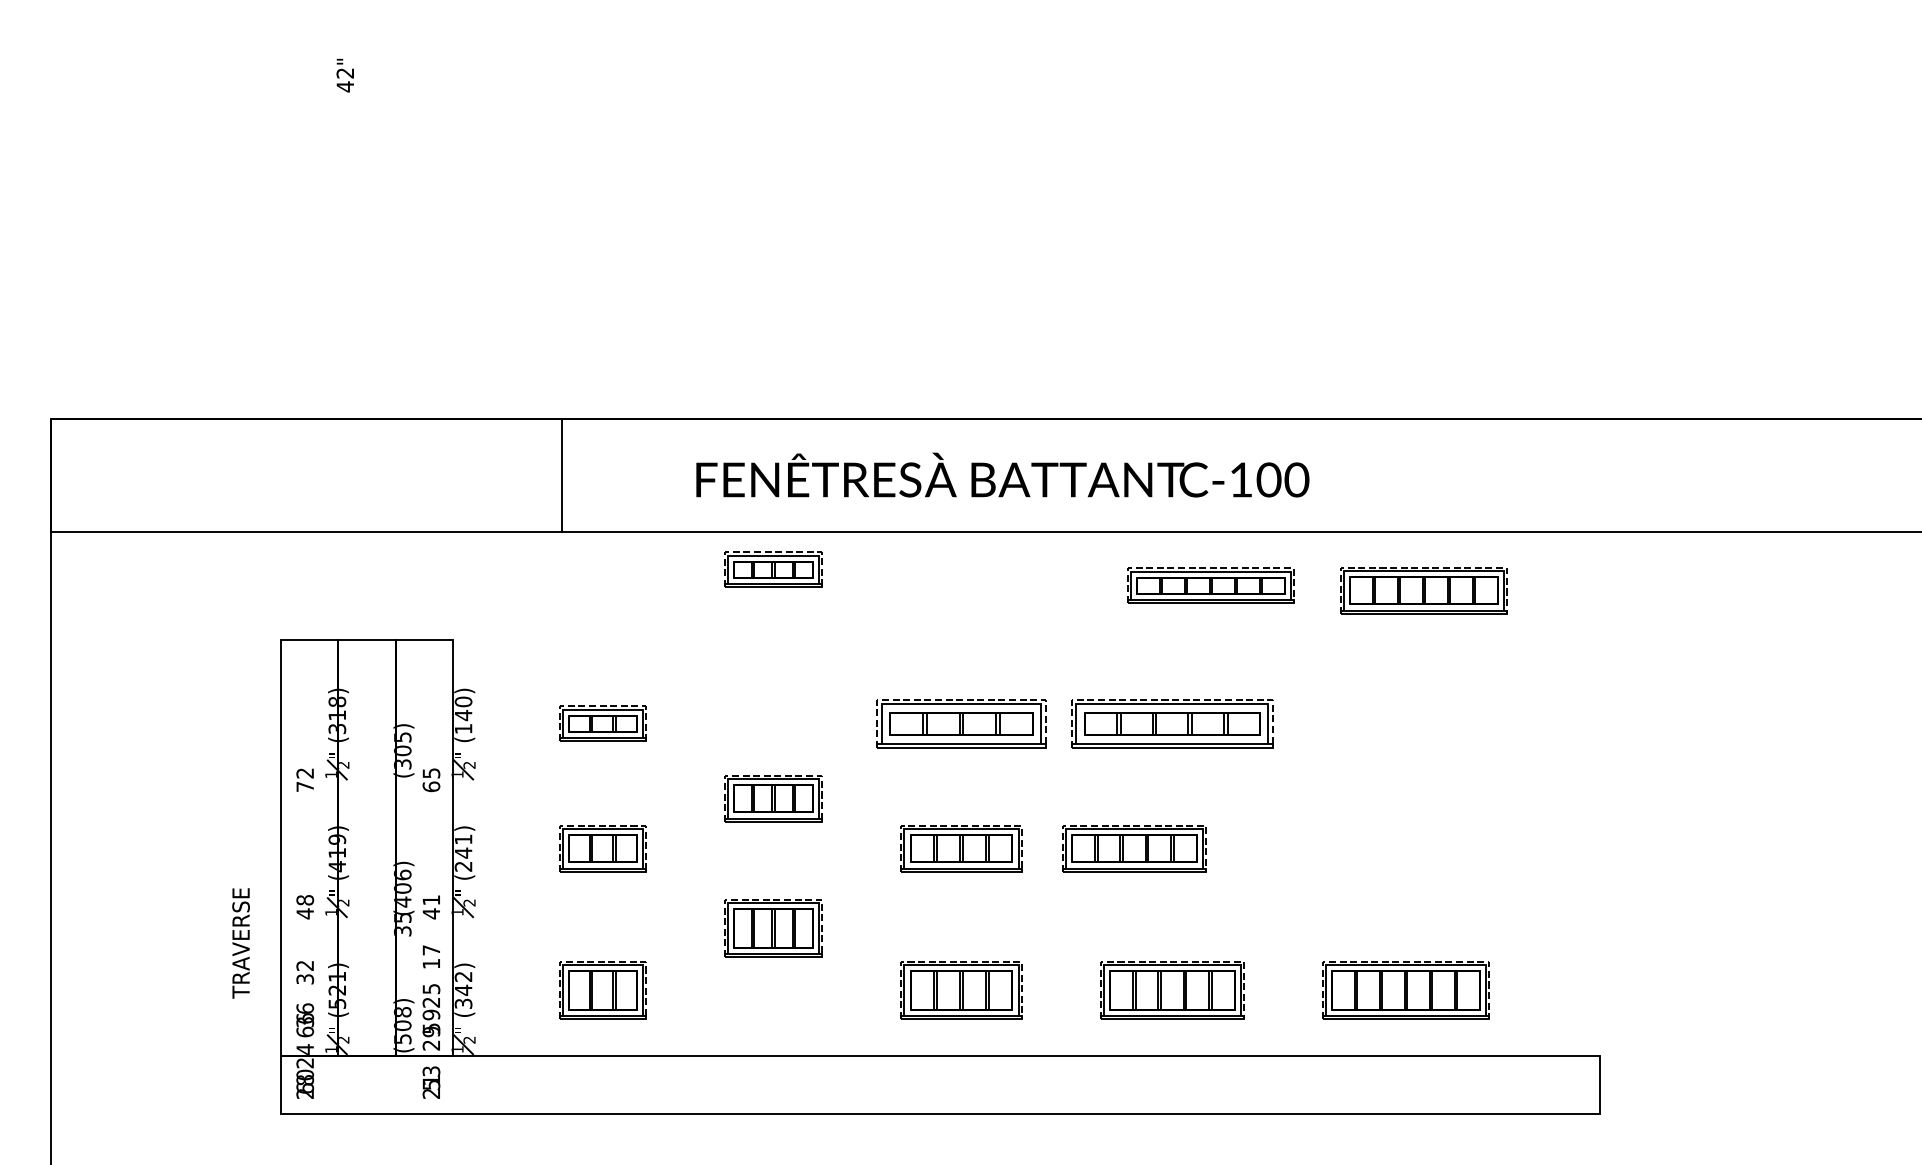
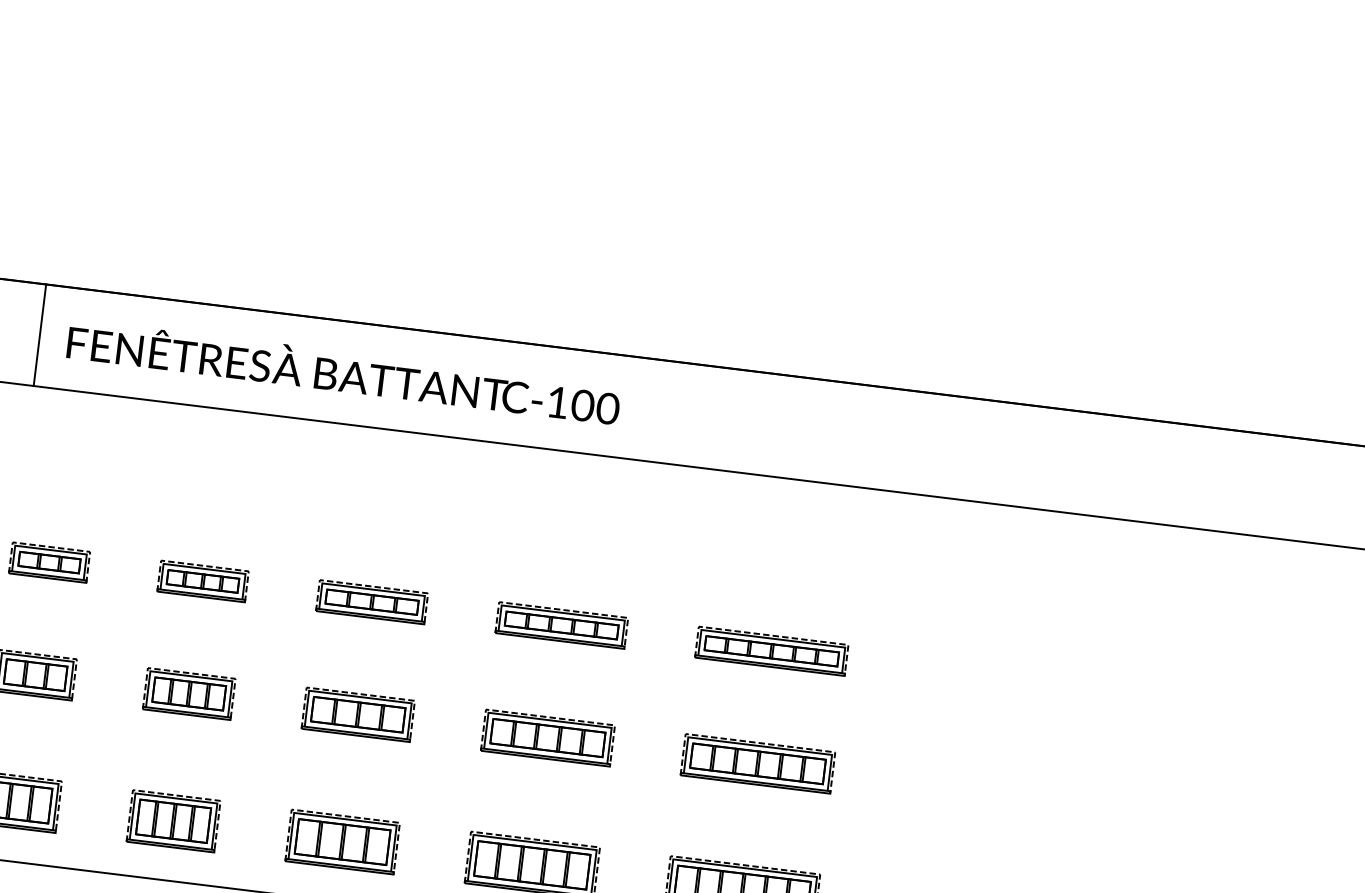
text: (1002, 474) -> (343, 371), moved
part: (773, 569) -> (203, 581), moved
part: (1210, 585) -> (771, 651), moved
part: (1423, 590) -> (757, 763), moved
part: (961, 723) -> (372, 602), size x0.71
part: (1172, 723) -> (561, 625), size x0.71
part: (773, 798) -> (189, 693), moved
part: (1134, 848) -> (548, 737), moved
part: (773, 928) -> (173, 821), moved

